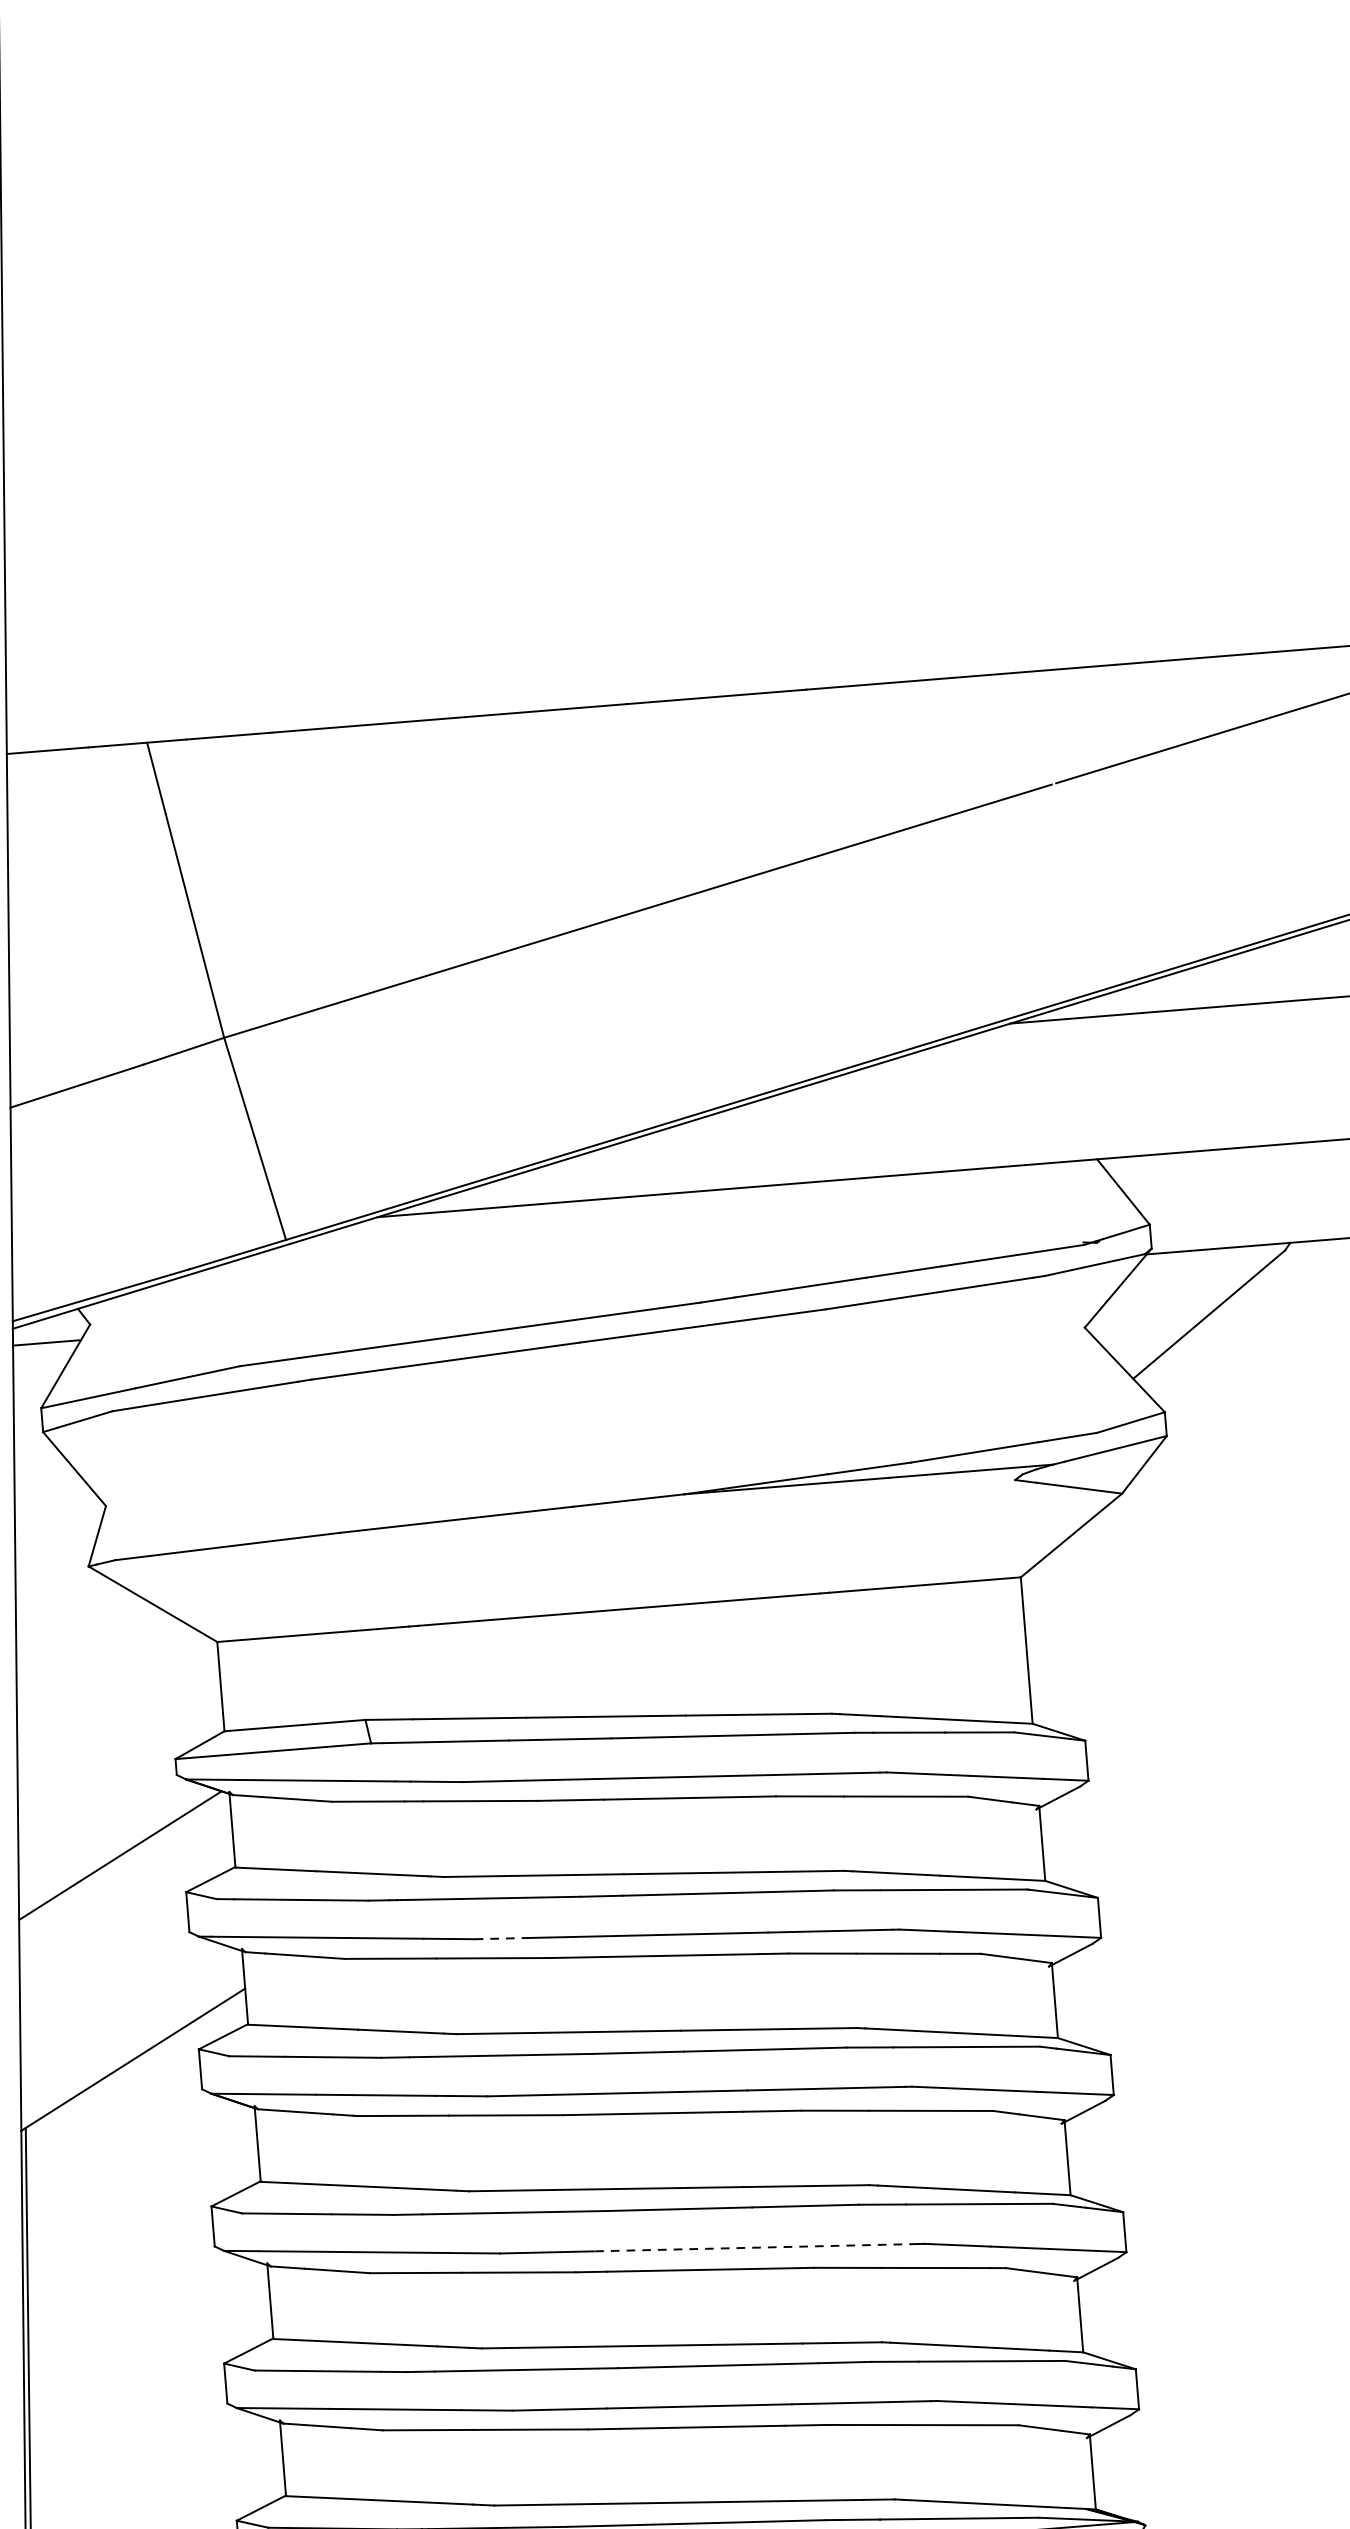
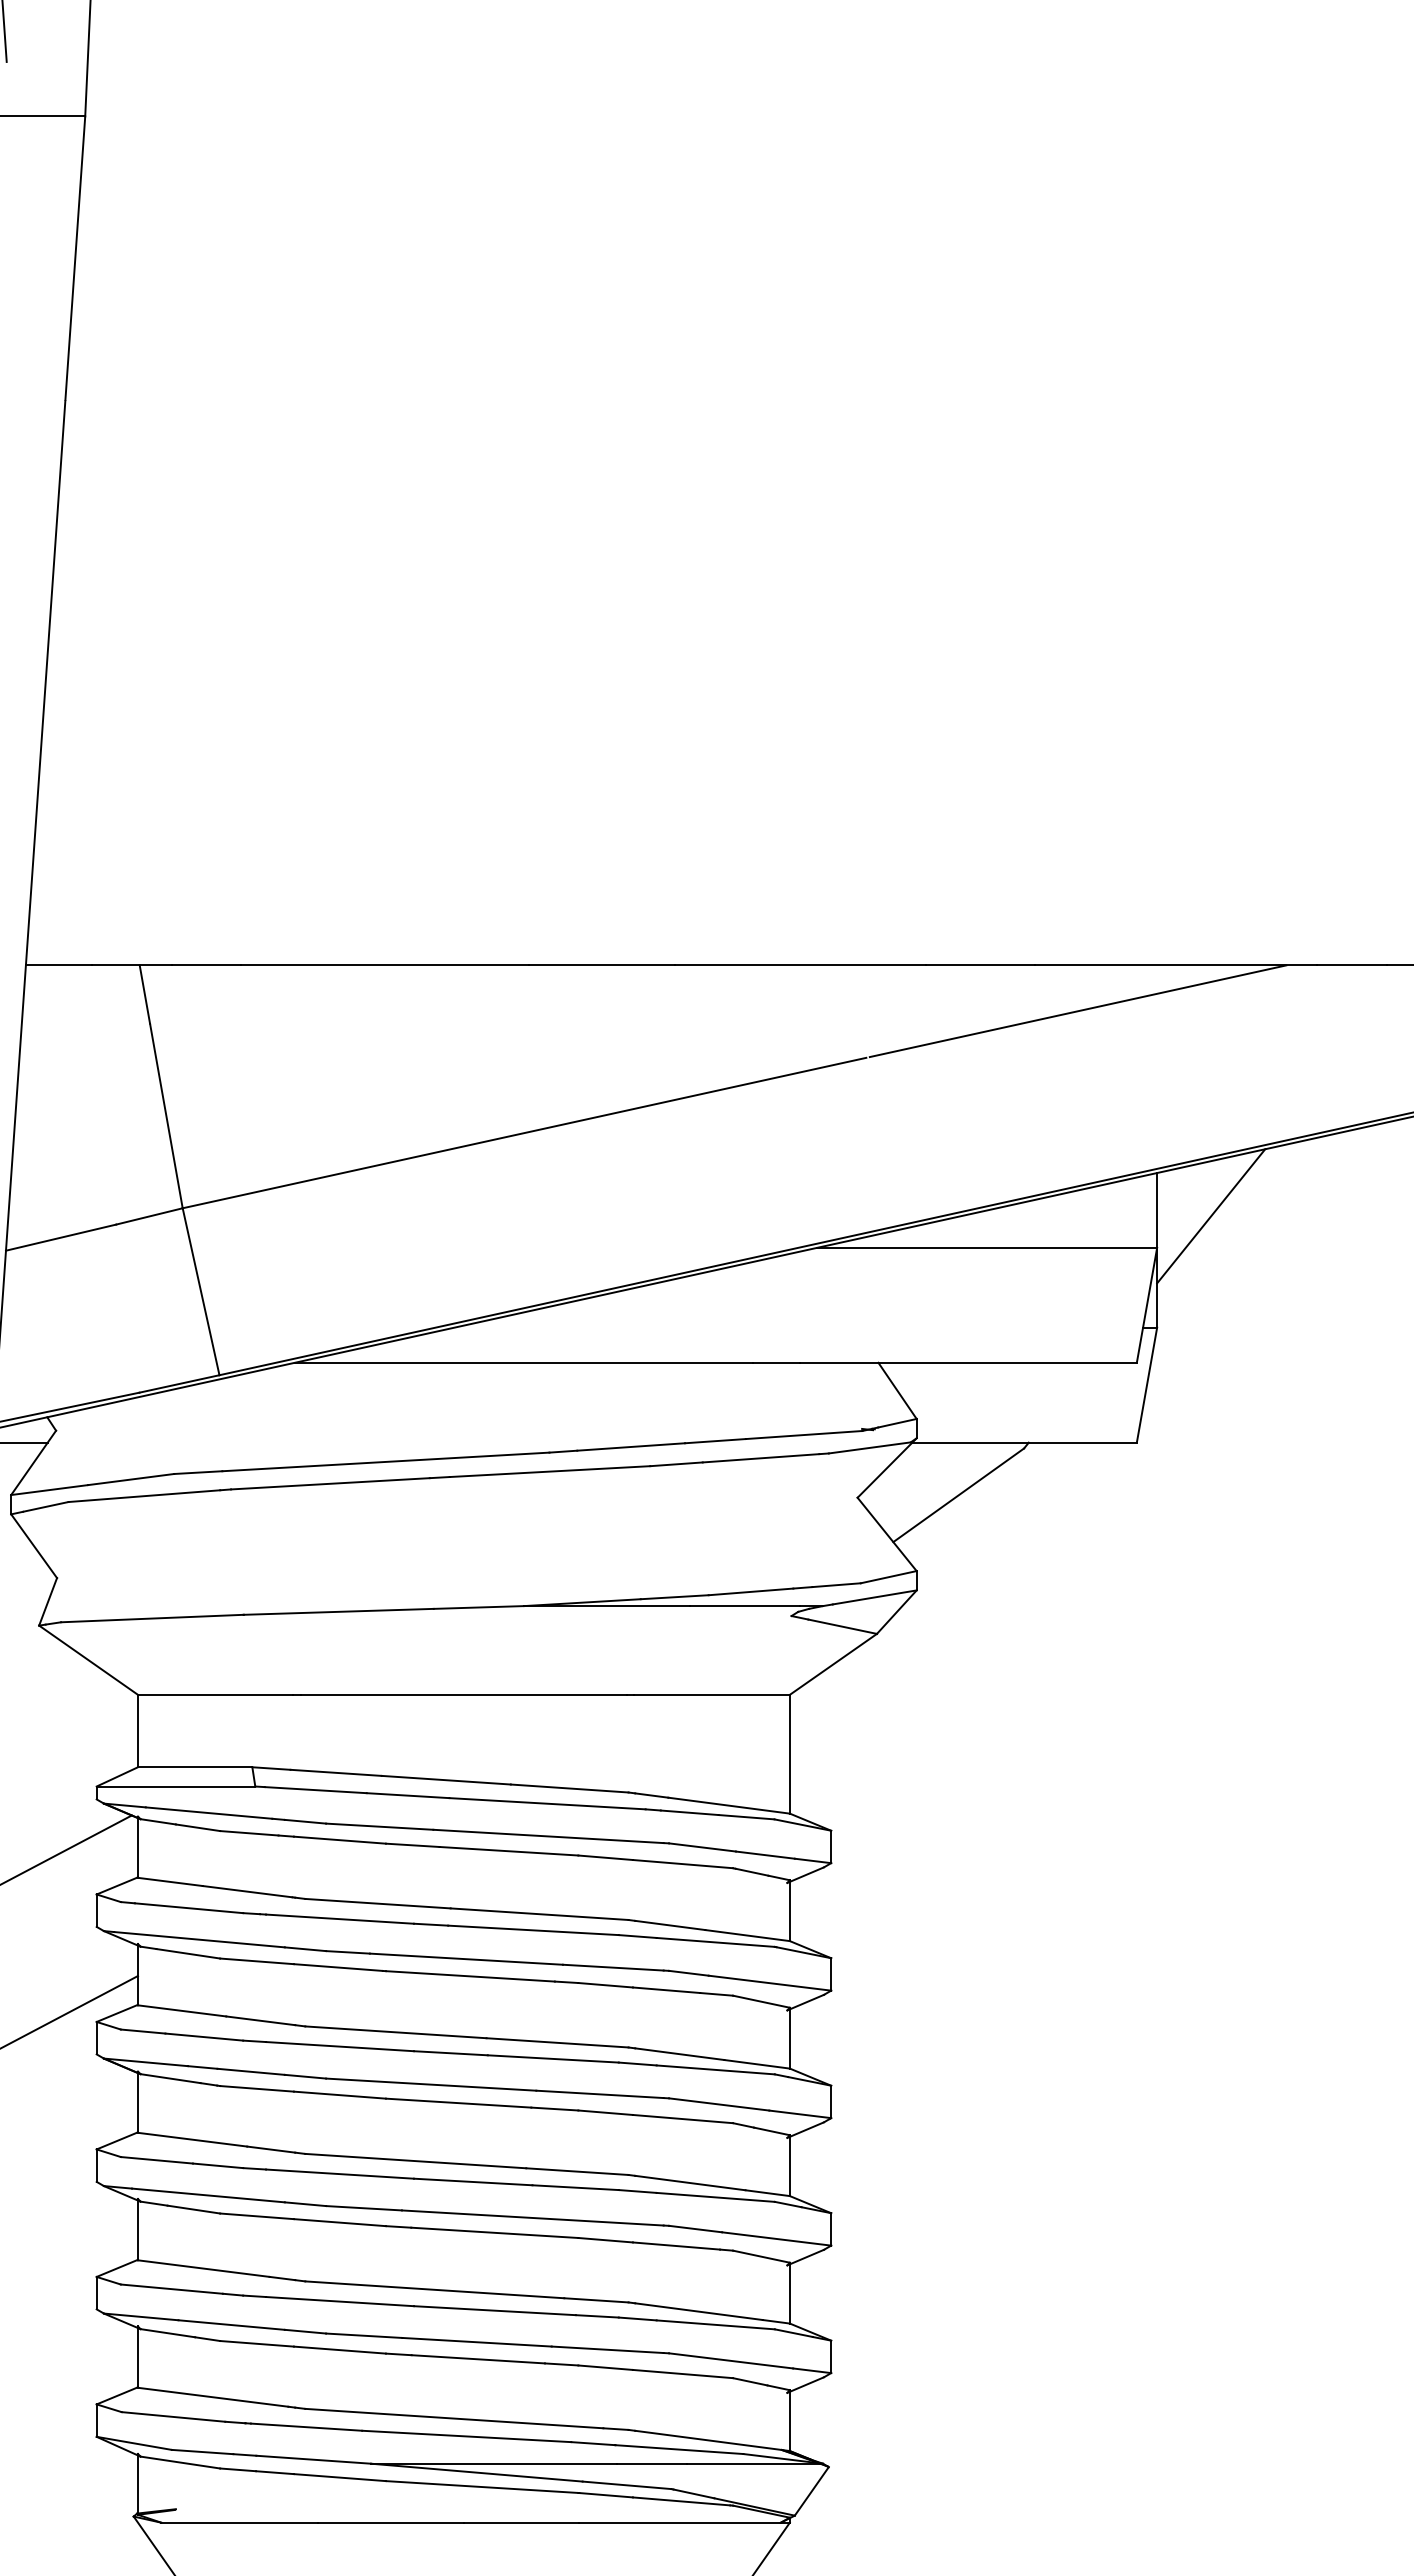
line: (501, 1938) -> (347, 1952), dashed -> solid
line: (755, 2247) -> (532, 2217), dashed -> solid

